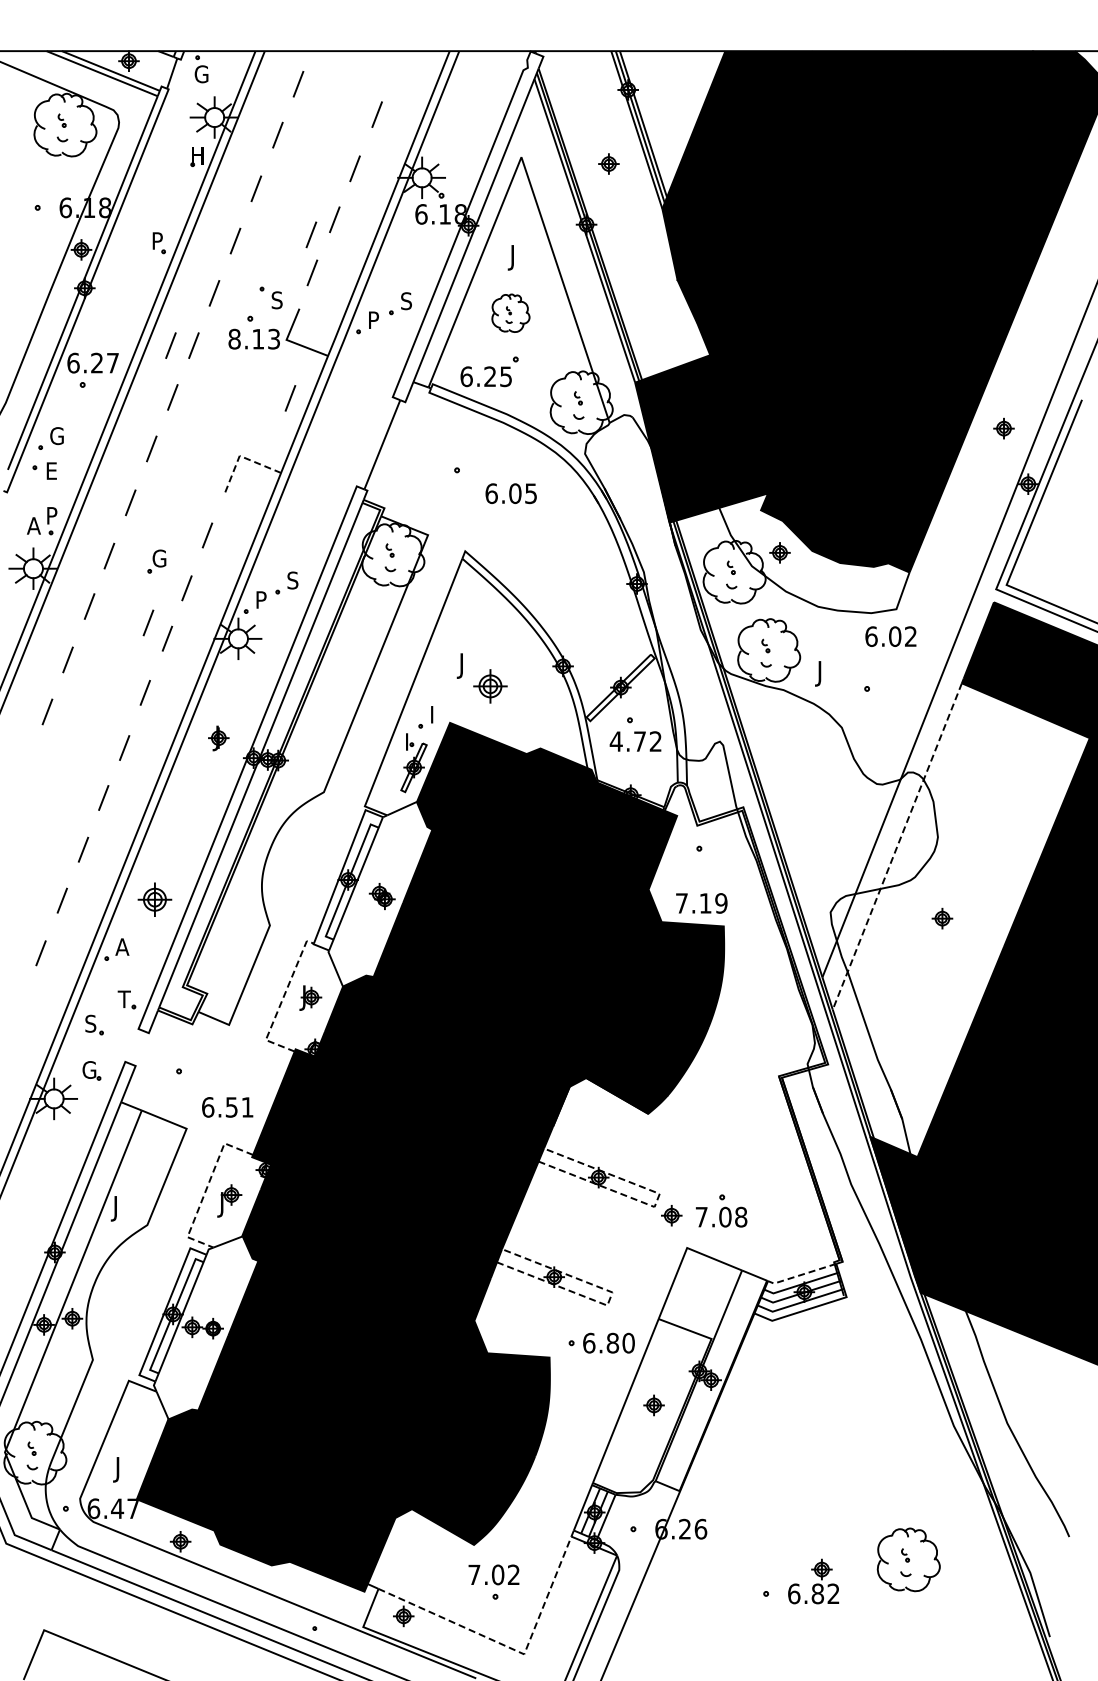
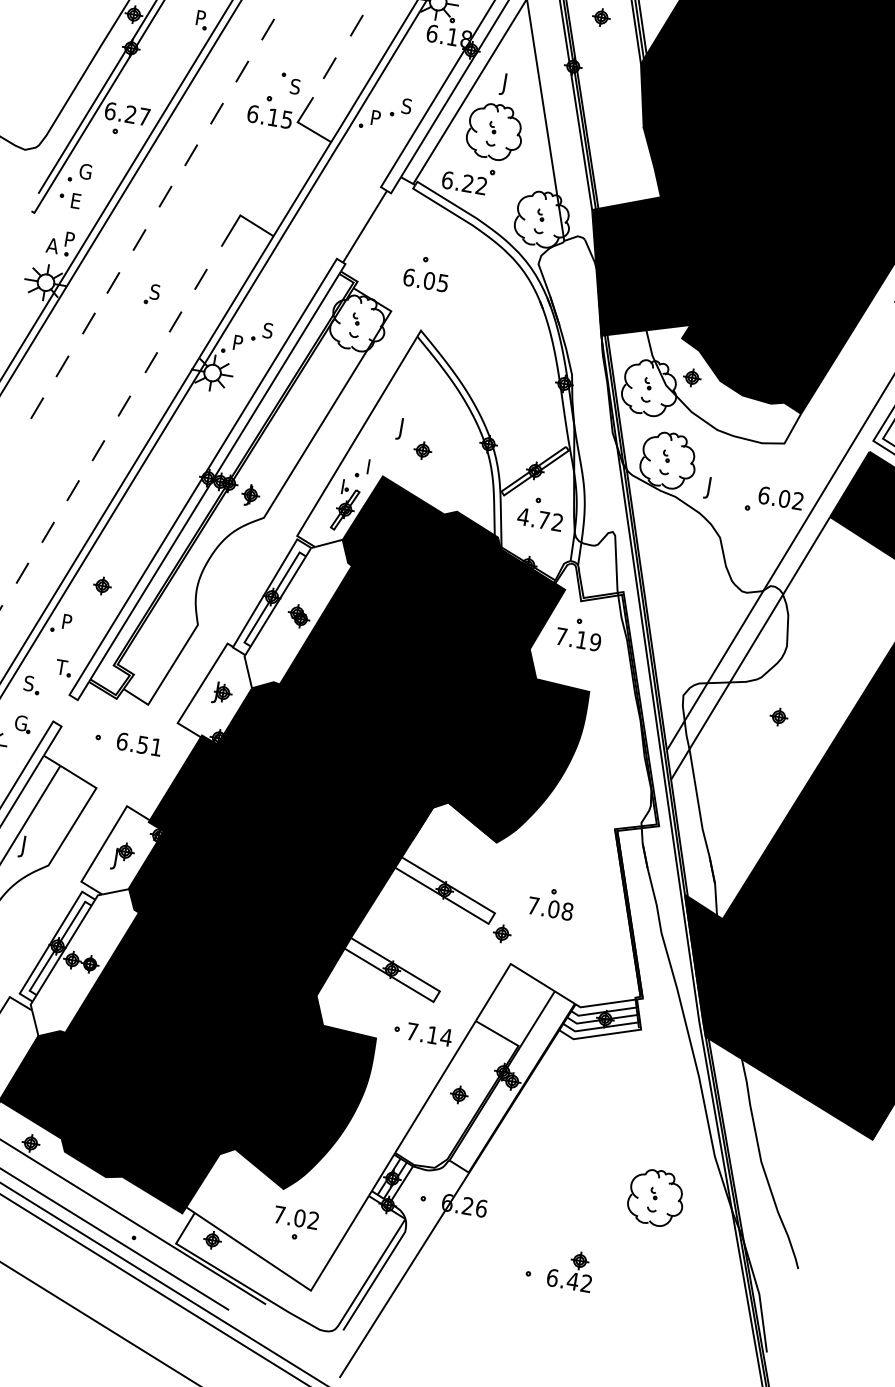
line: (311, 234) -> (334, 34), removed
part: (510, 313) -> (494, 132), size x1.67
text: (253, 338) -> (269, 116), 8.13 -> 6.15
line: (170, 345) -> (196, 110), removed
text: (505, 376) -> (481, 185), 6.25 -> 6.22
line: (290, 398) -> (292, 173), removed
line: (240, 456) -> (240, 216), dashed -> solid
text: (510, 493) -> (425, 280), moved
text: (159, 558) -> (156, 292), G -> S
line: (148, 622) -> (137, 345), removed
text: (890, 636) -> (780, 498), moved
part: (489, 685) -> (422, 449), size x0.62
part: (218, 738) -> (250, 495), moved
line: (897, 846) -> (750, 648), dashed -> solid
part: (154, 899) -> (102, 585), size x0.62
text: (701, 903) -> (578, 639), moved
text: (122, 946) -> (67, 621), A -> P
line: (281, 1001) -> (196, 692), dashed -> solid
text: (227, 1107) -> (139, 744), moved
line: (206, 1188) -> (104, 842), dashed -> solid
line: (657, 1200) -> (492, 918), dashed -> solid
part: (721, 1210) -> (551, 902), moved
line: (801, 1274) -> (605, 1003), dashed -> solid
line: (610, 1298) -> (437, 996), dashed -> solid
text: (609, 1342) -> (429, 1034), 6.80 -> 7.14
part: (908, 1559) -> (656, 1197), moved
text: (817, 1593) -> (572, 1280), 6.82 -> 6.42
line: (509, 1647) -> (299, 1282), dashed -> solid

